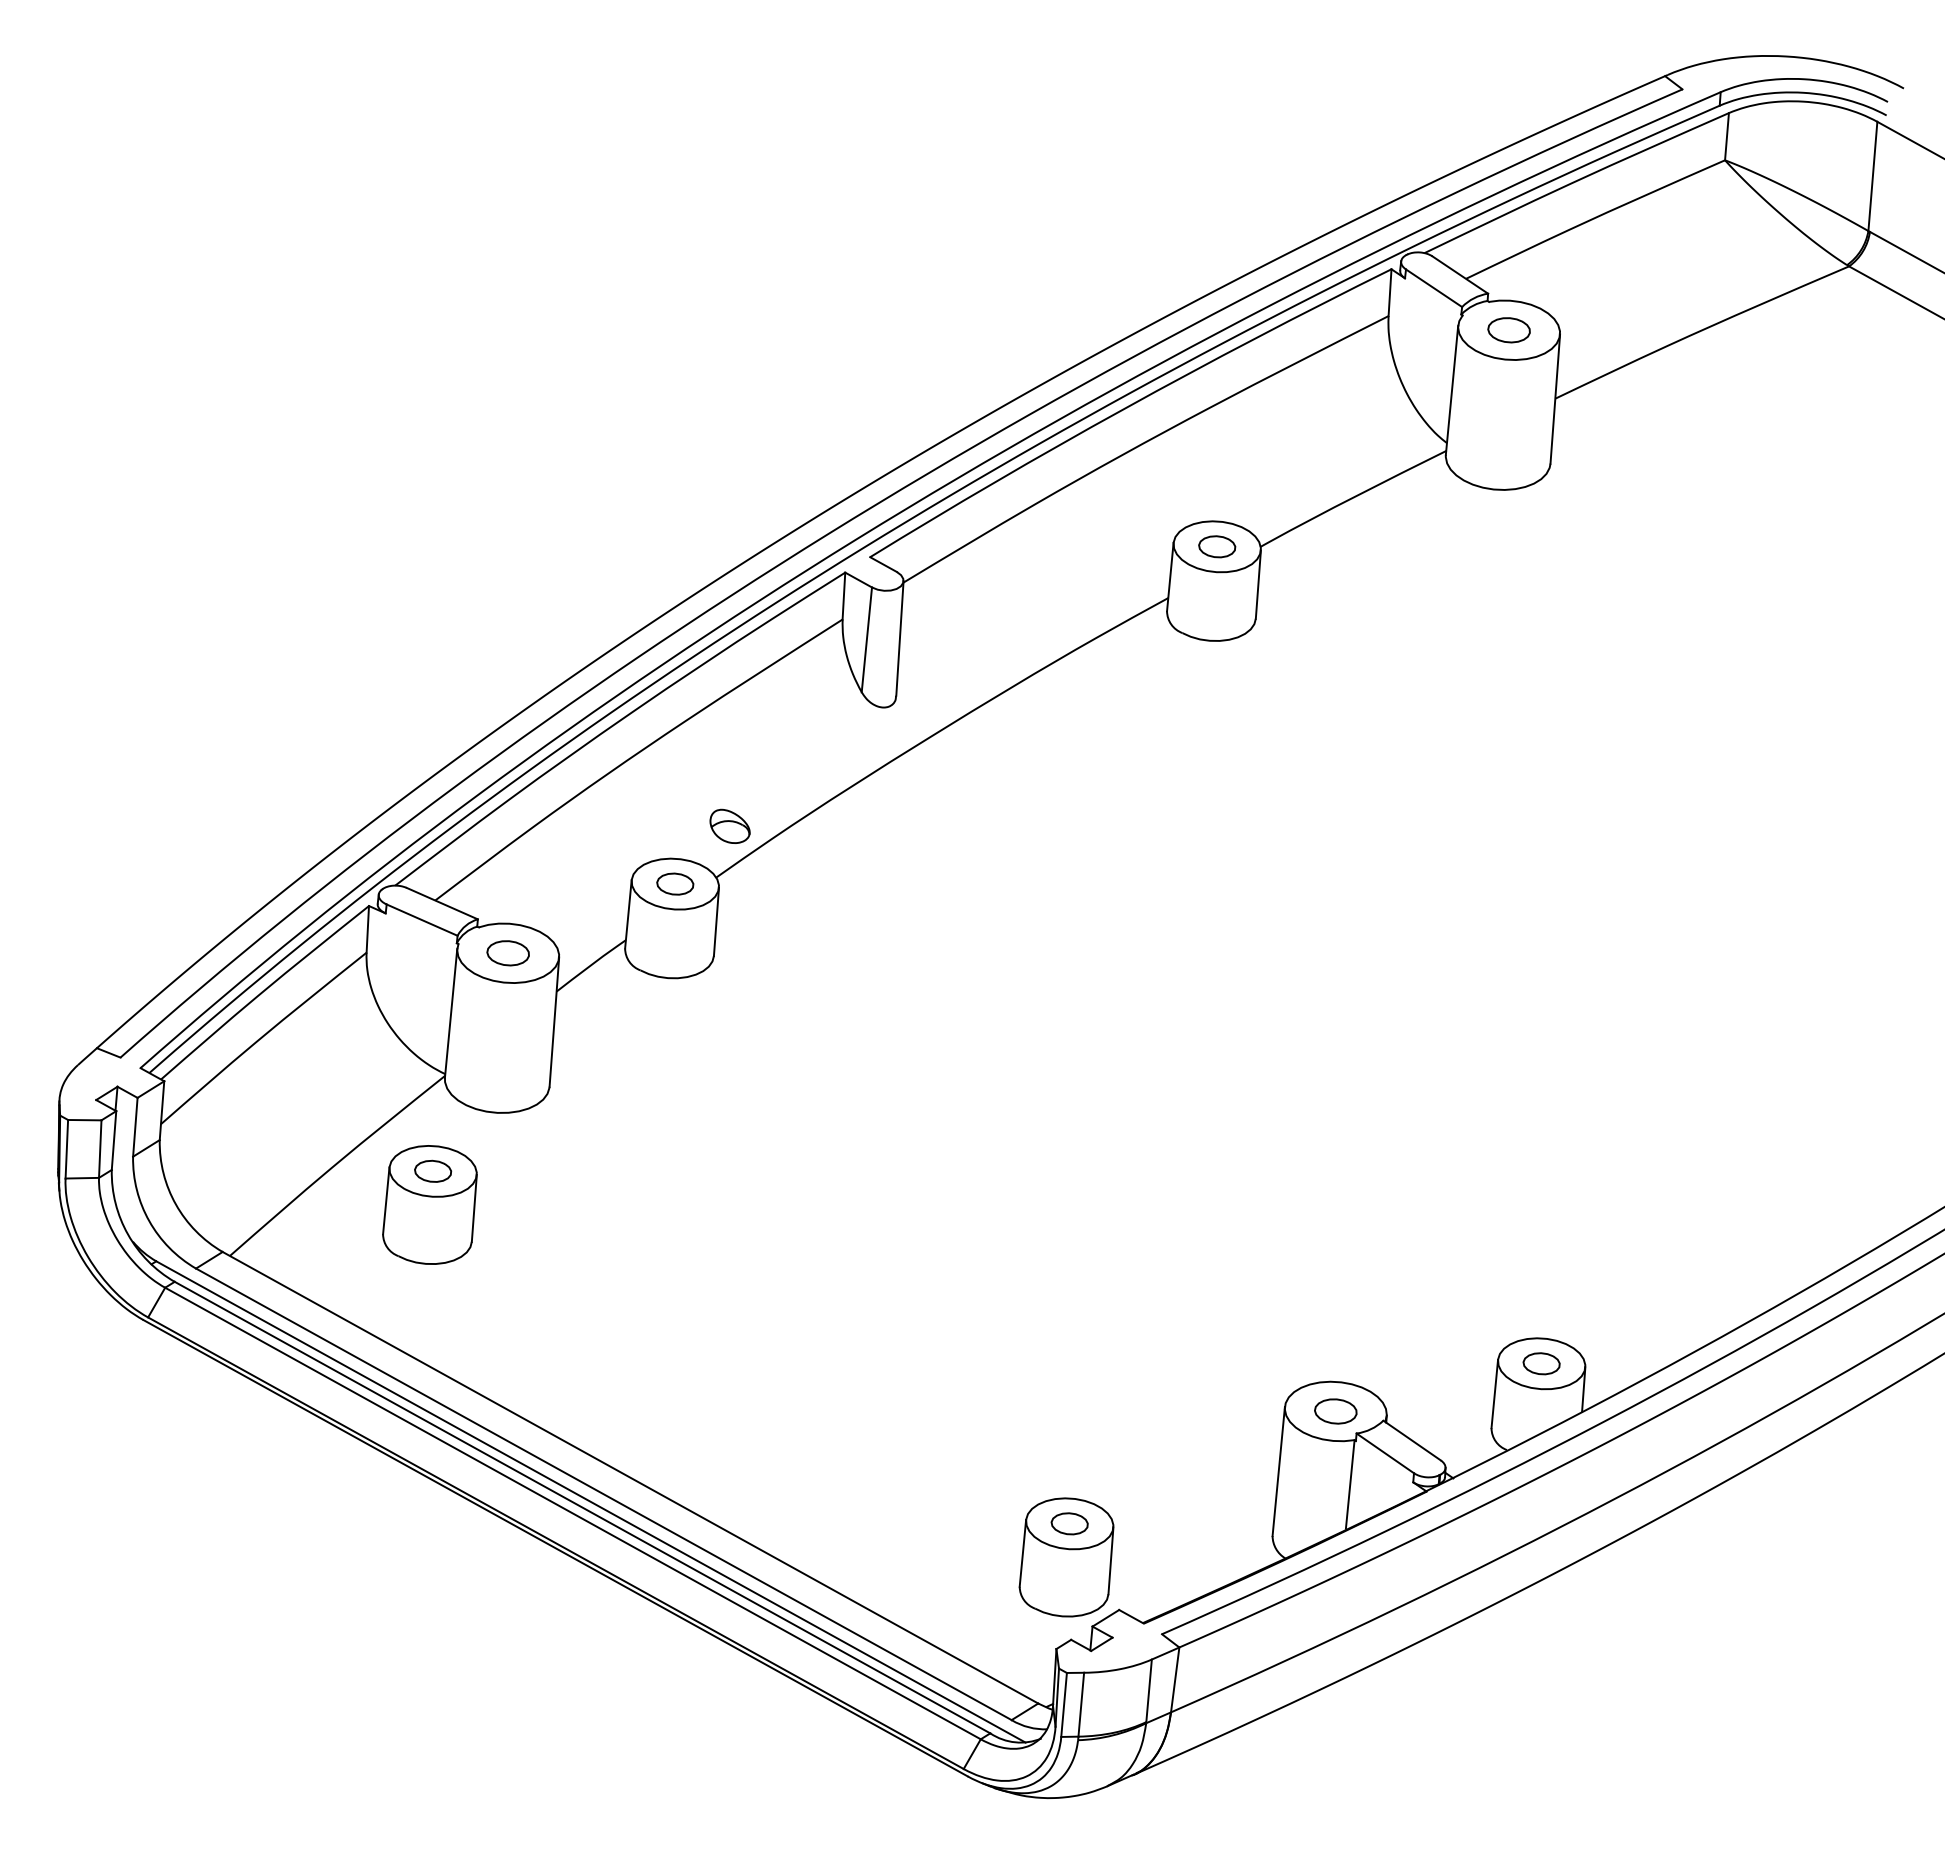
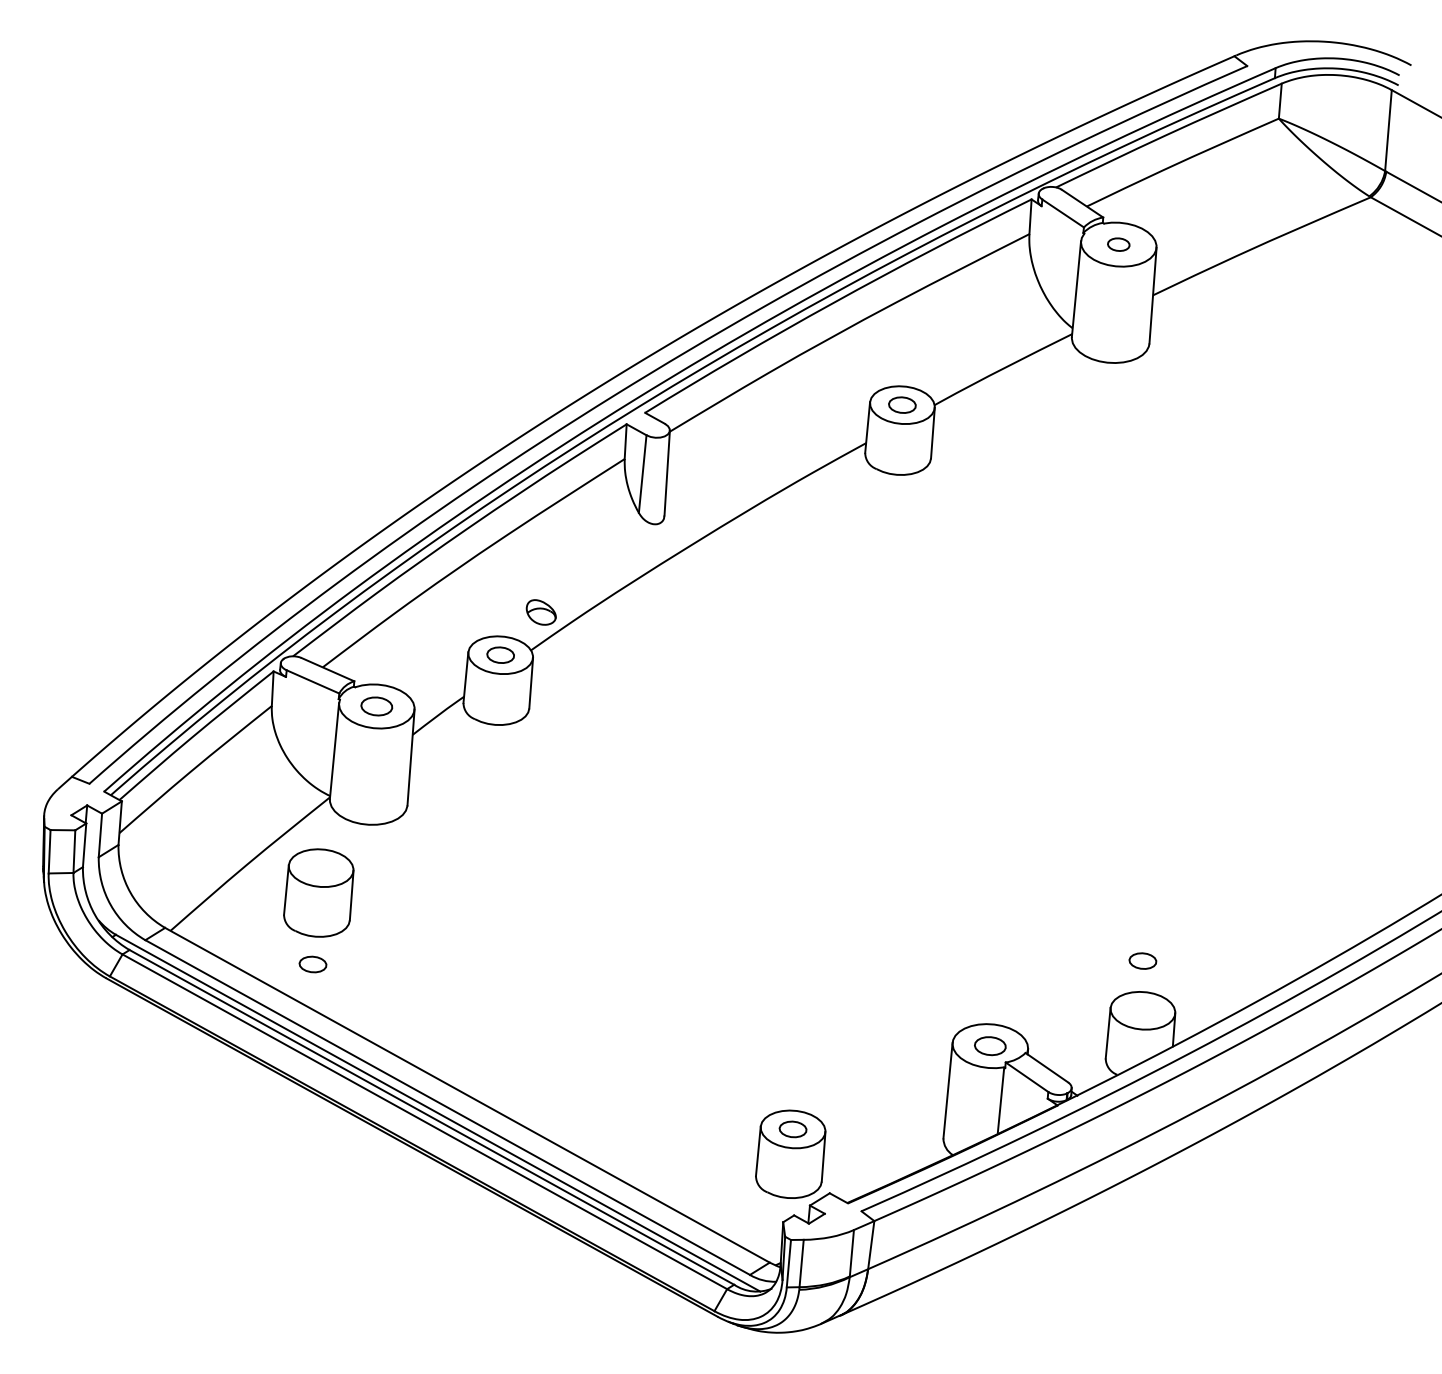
part: (1508, 330) -> (1118, 244), size x0.7
part: (433, 1170) -> (313, 963), moved
part: (1541, 1363) -> (1142, 960), moved

